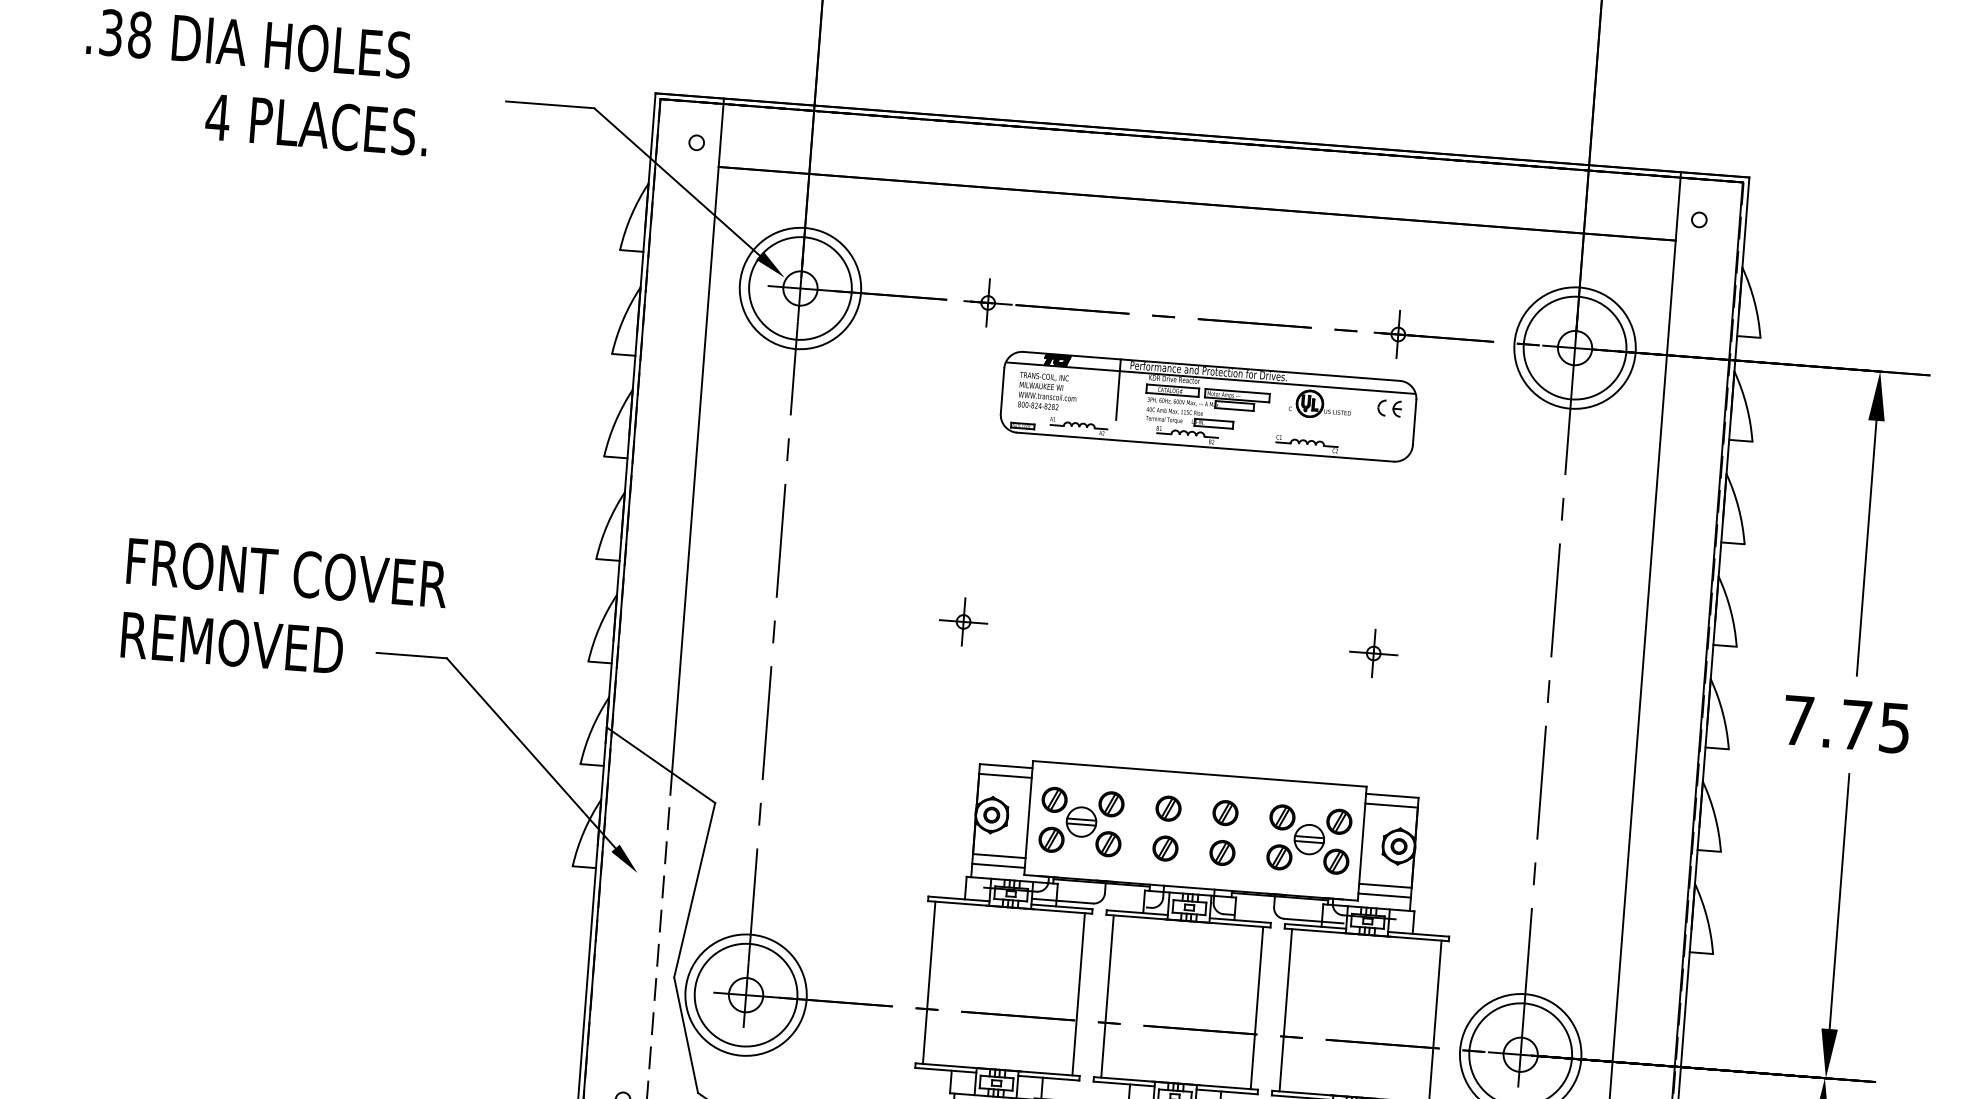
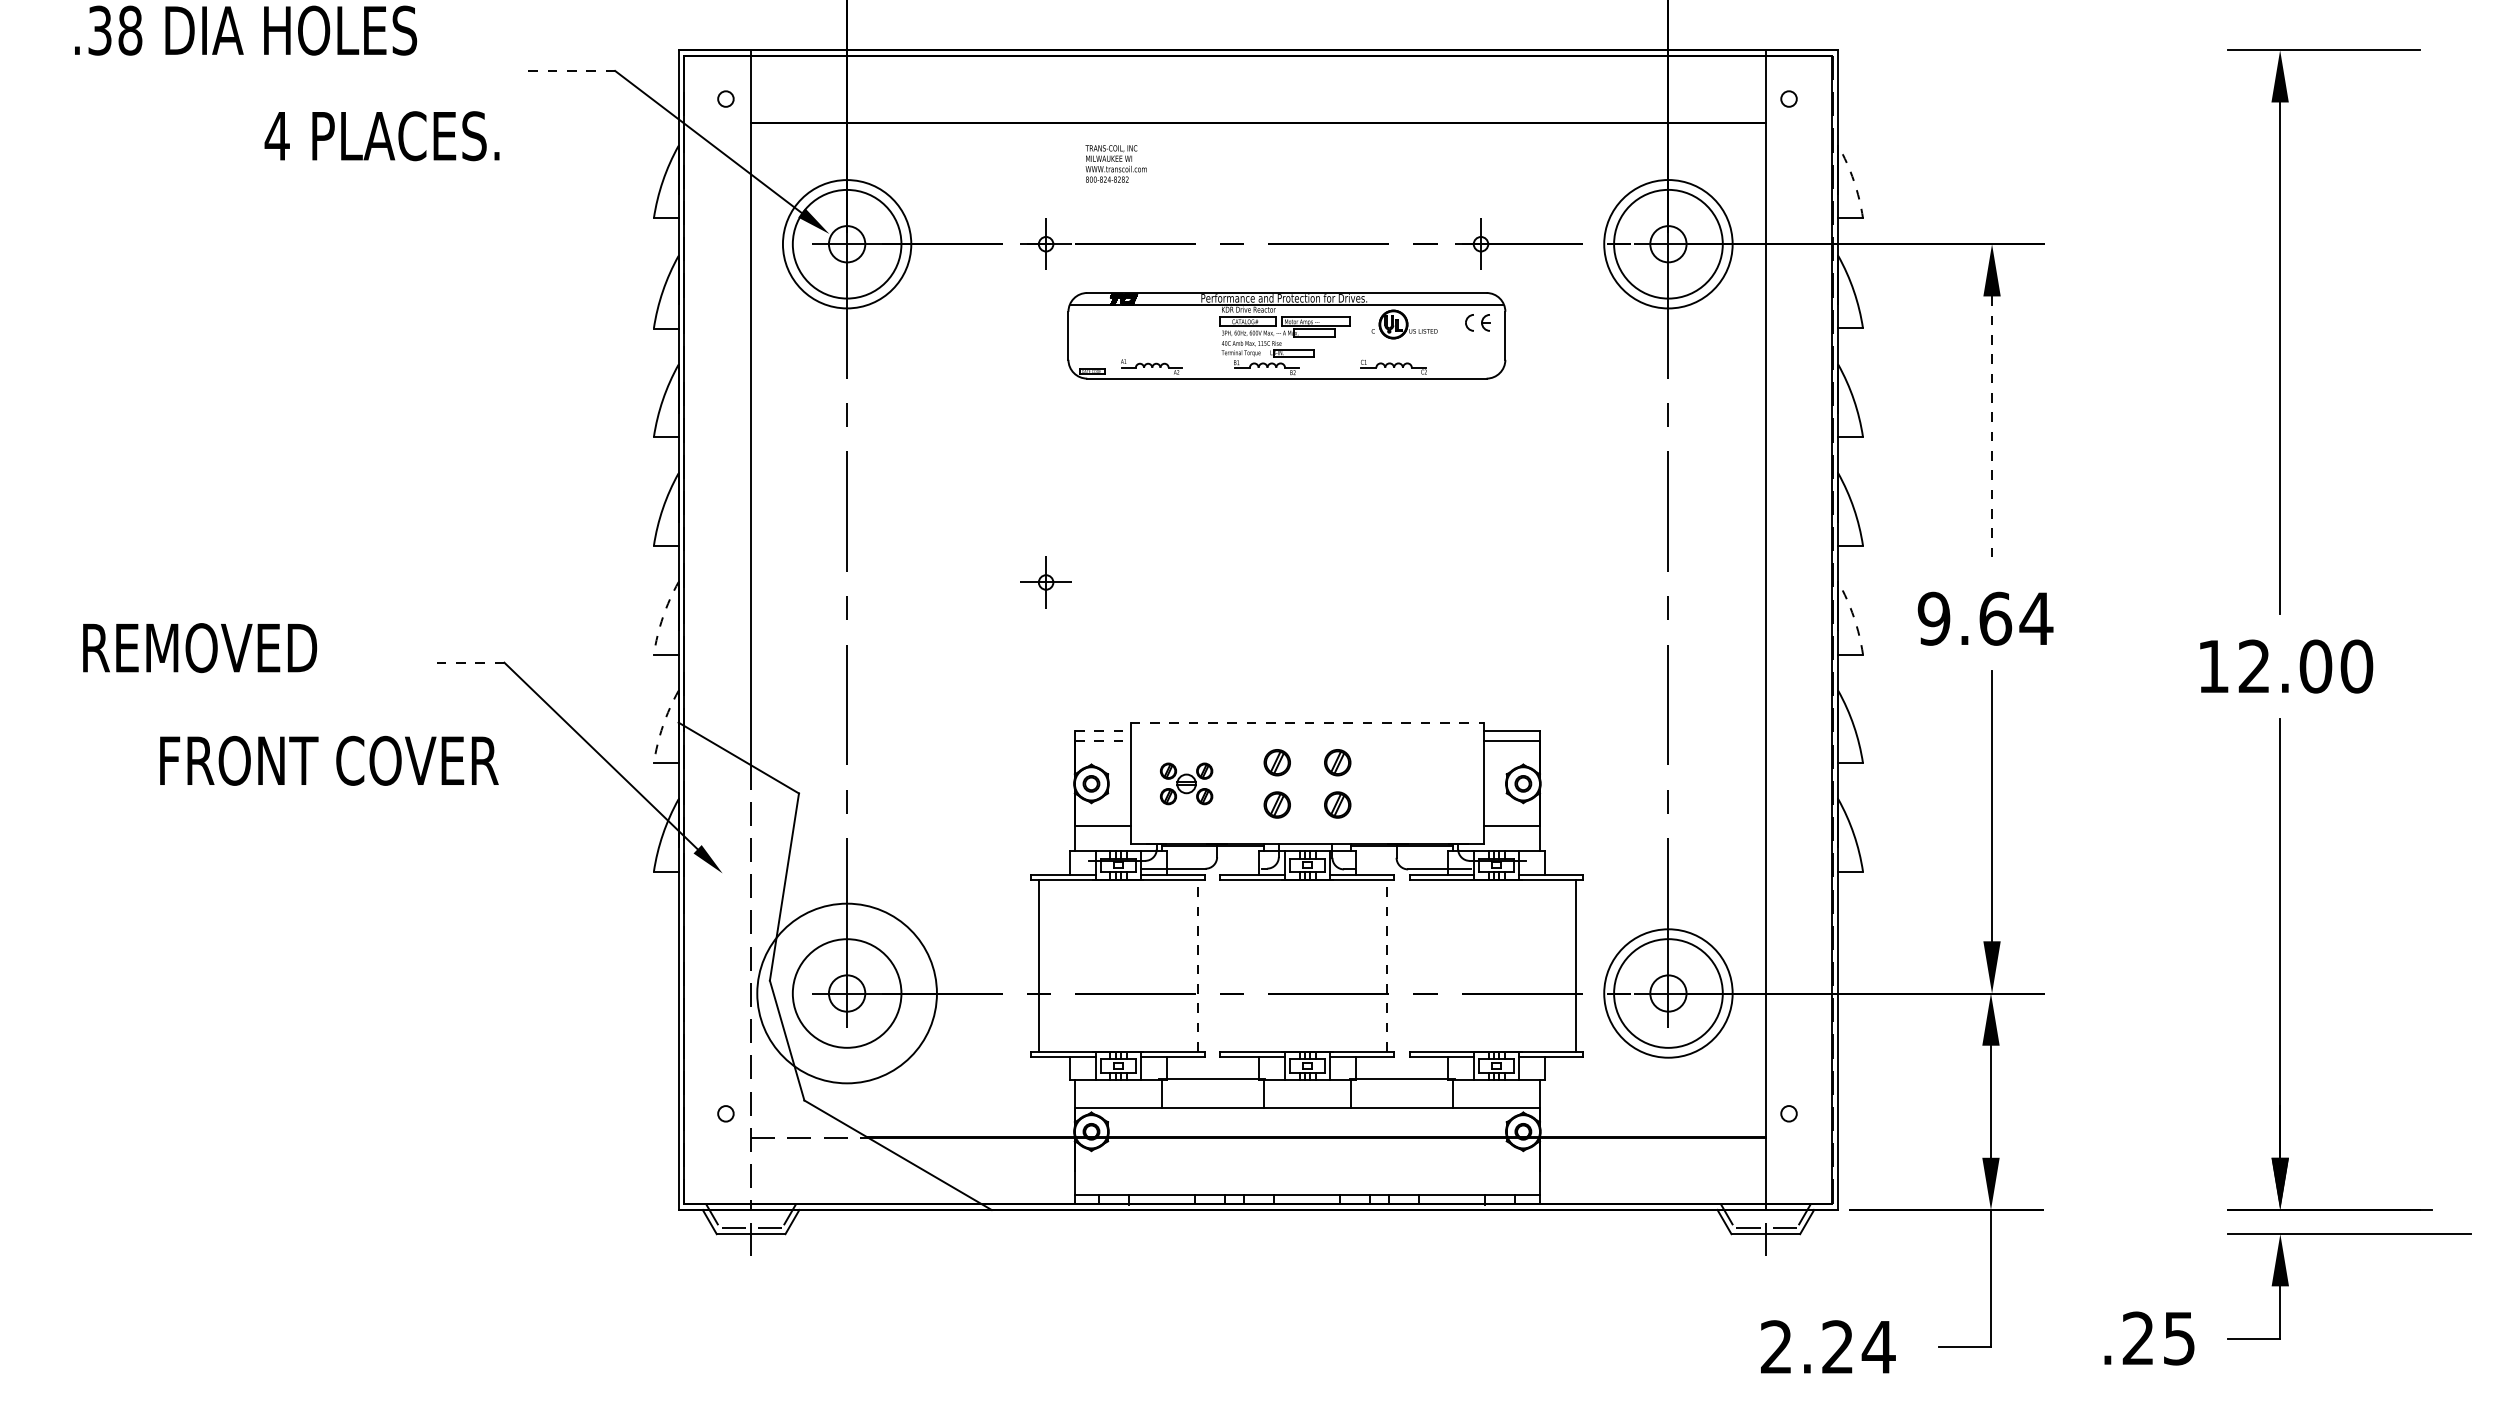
line: (550, 104) -> (568, 70), solid -> dashed
text: (316, 125) -> (381, 136), moved
arc: (1754, 302) -> (1853, 181), solid -> dashed
line: (1118, 390) -> (1190, 325), removed
text: (1047, 391) -> (1115, 163), moved
line: (1867, 549) -> (1992, 432), solid -> dashed
text: (287, 572) -> (329, 760), moved
arc: (599, 627) -> (662, 617), solid -> dashed
text: (232, 643) -> (200, 648), moved
part: (1373, 653) -> (1480, 582), removed
line: (411, 655) -> (466, 662), solid -> dashed
arc: (1722, 713) -> (1853, 617), solid -> dashed
text: (1846, 724) -> (1985, 618), 7.75 -> 9.64
arc: (591, 728) -> (662, 725), solid -> dashed
line: (1005, 766) -> (1102, 731), solid -> dashed
line: (1199, 773) -> (1307, 723), solid -> dashed
line: (1005, 776) -> (1102, 741), solid -> dashed
part: (1081, 821) -> (1186, 783), size x0.6
part: (1309, 839) -> (1428, 783), removed
line: (998, 865) -> (1102, 836), removed
line: (1384, 895) -> (1511, 836), removed
line: (1078, 994) -> (1197, 965), solid -> dashed
circle: (745, 995) -> (846, 993), size x1.4
line: (1107, 996) -> (1228, 965), removed
line: (1256, 1007) -> (1386, 965), solid -> dashed
line: (1286, 1010) -> (1417, 965), removed

